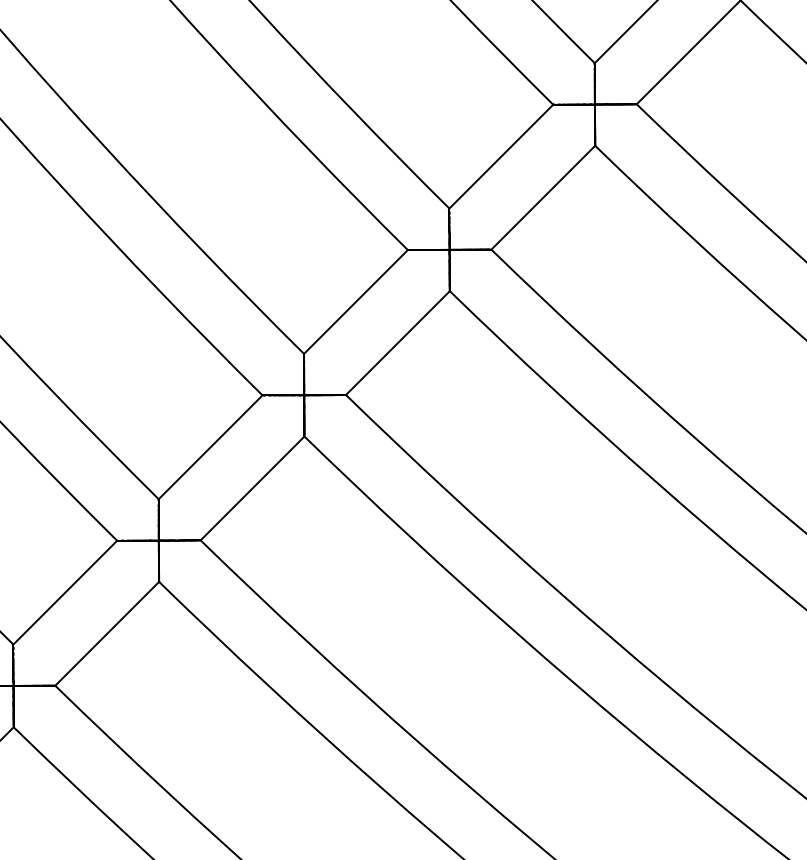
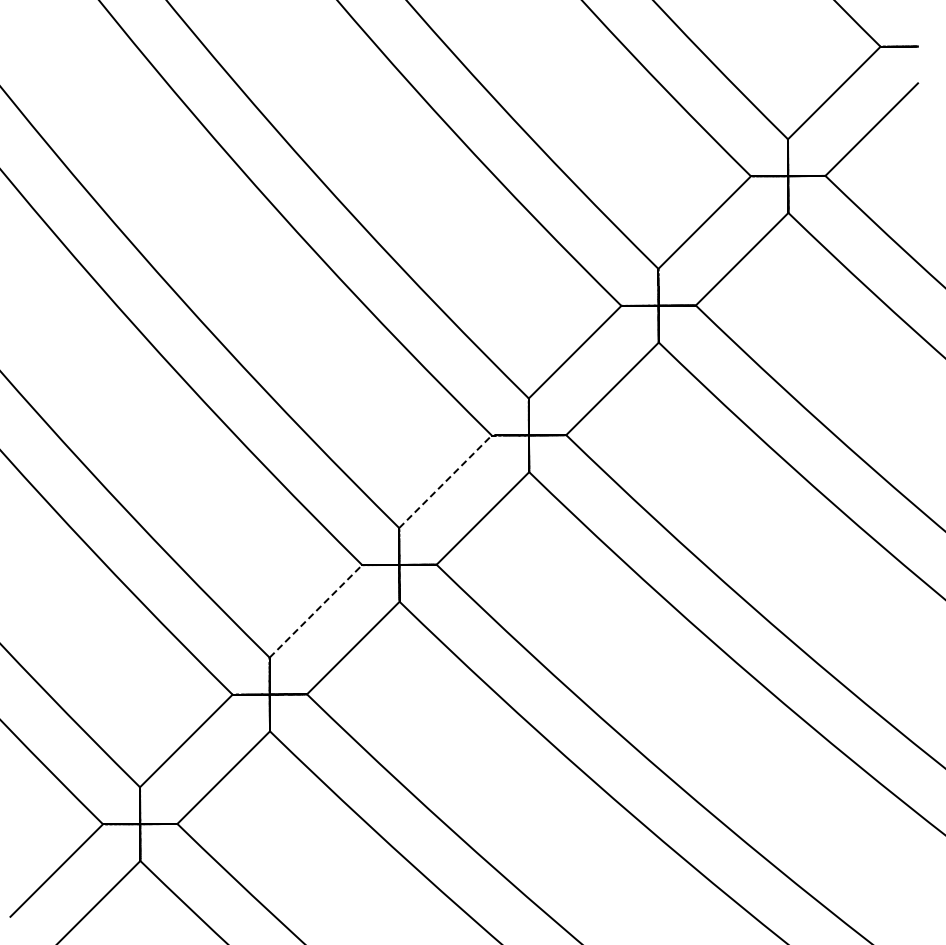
line: (355, 301) -> (445, 481), solid -> dashed
line: (211, 447) -> (316, 611), solid -> dashed

